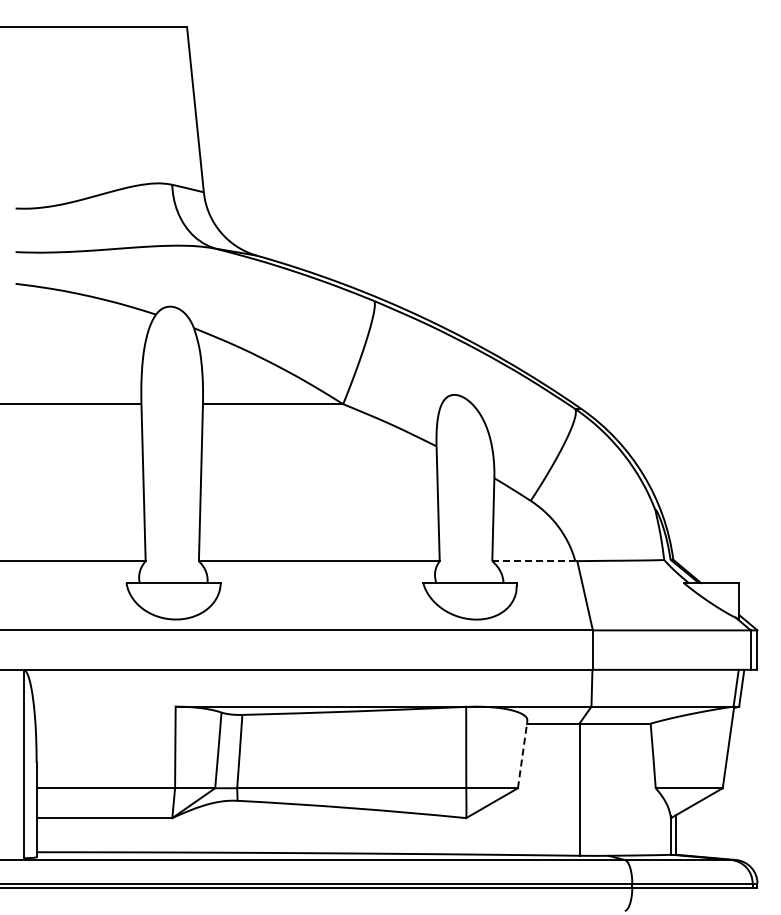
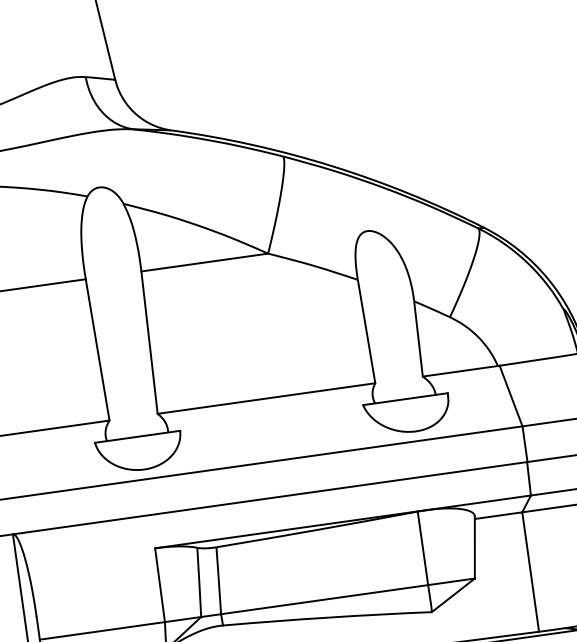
line: (533, 561) -> (460, 371), dashed -> solid
line: (522, 754) -> (474, 547), dashed -> solid

